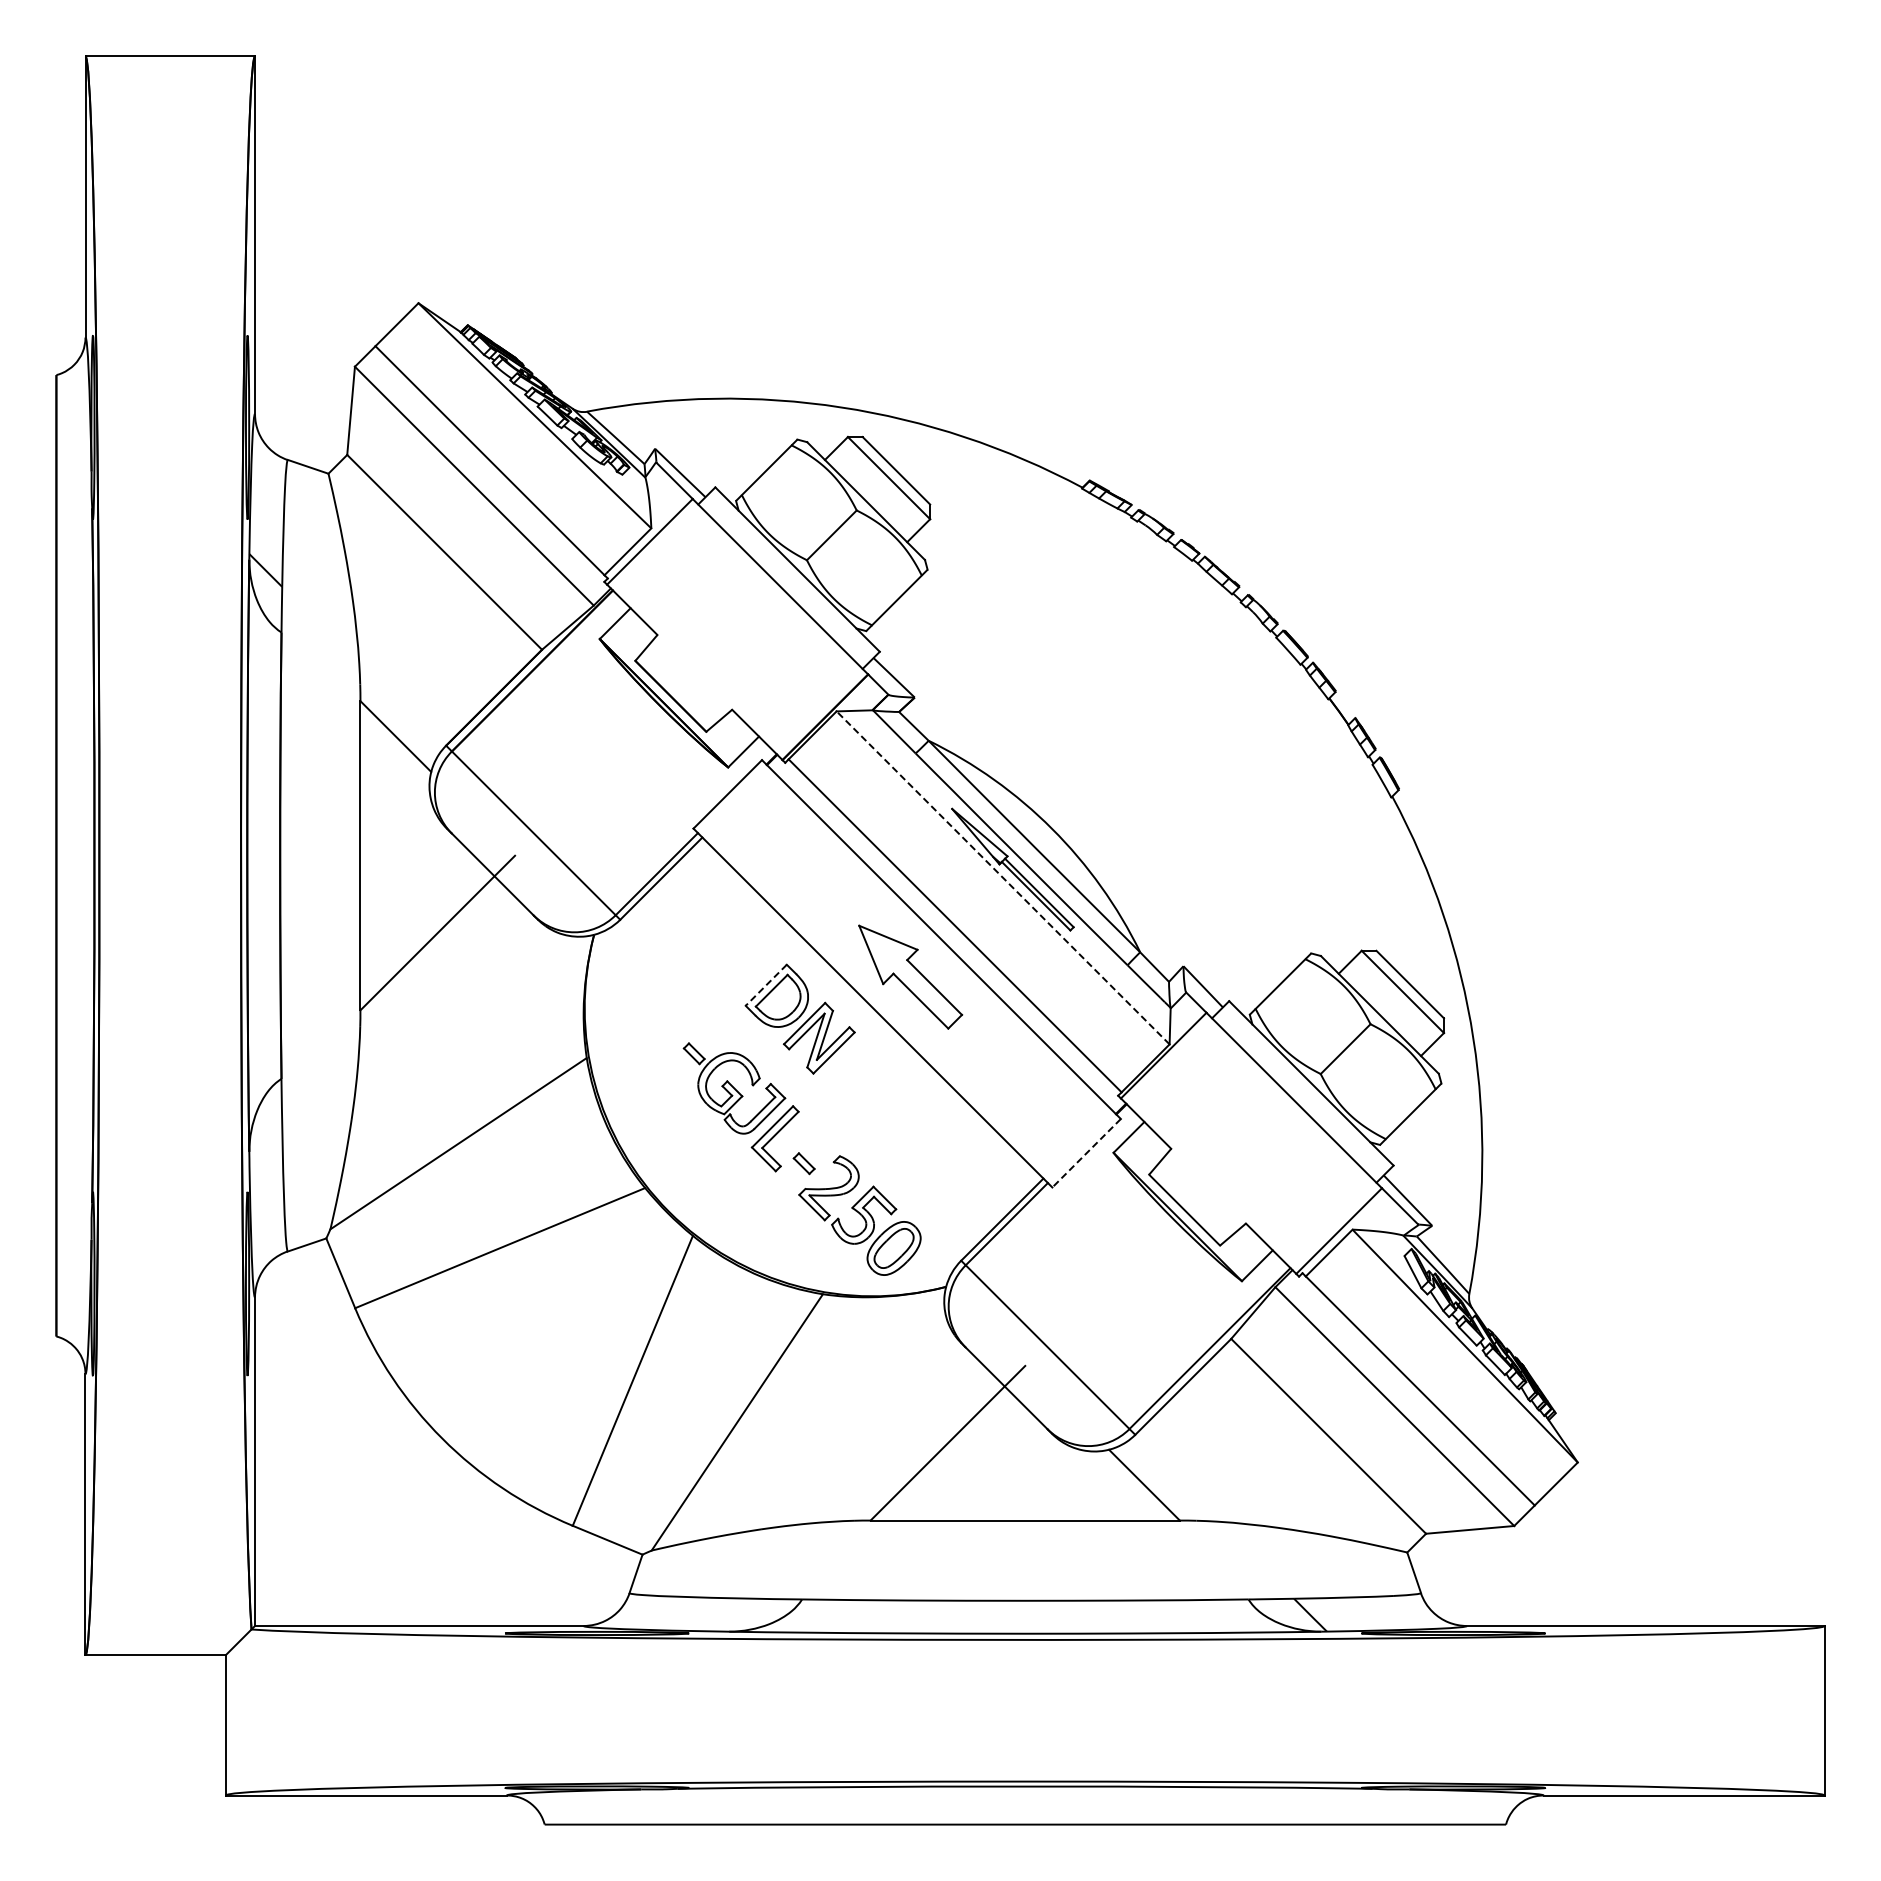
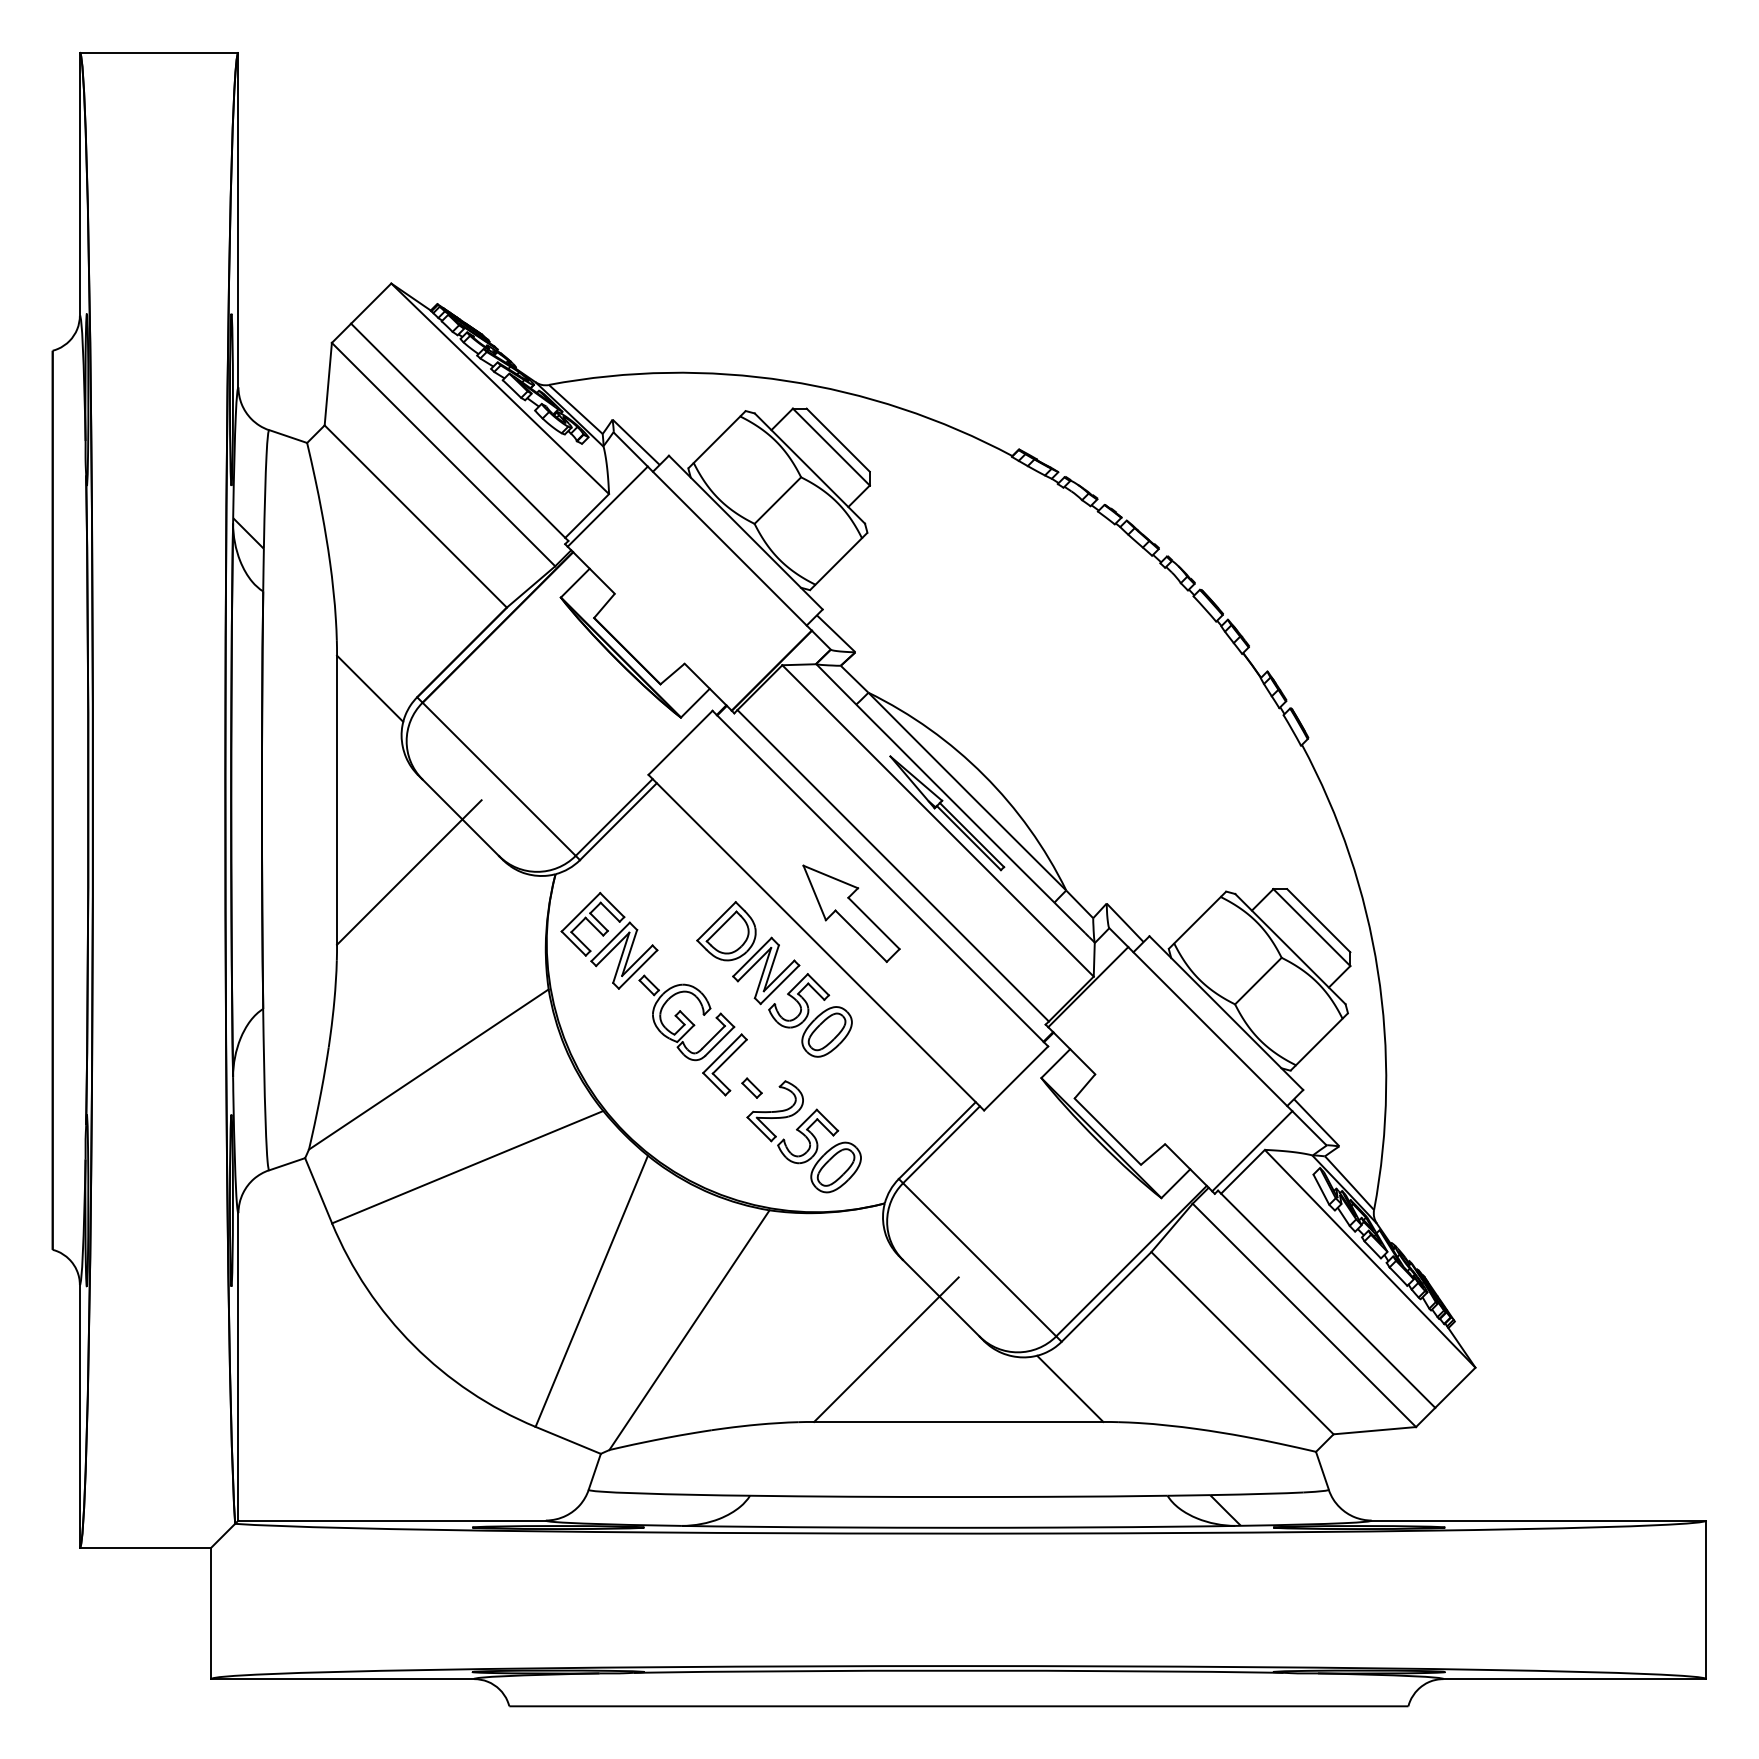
line: (1002, 877) -> (937, 820), dashed -> solid
line: (765, 985) -> (715, 921), dashed -> solid
part: (651, 1005) -> (609, 940), added
part: (866, 1085) -> (810, 1015), added
line: (1086, 1153) -> (1016, 1078), dashed -> solid

